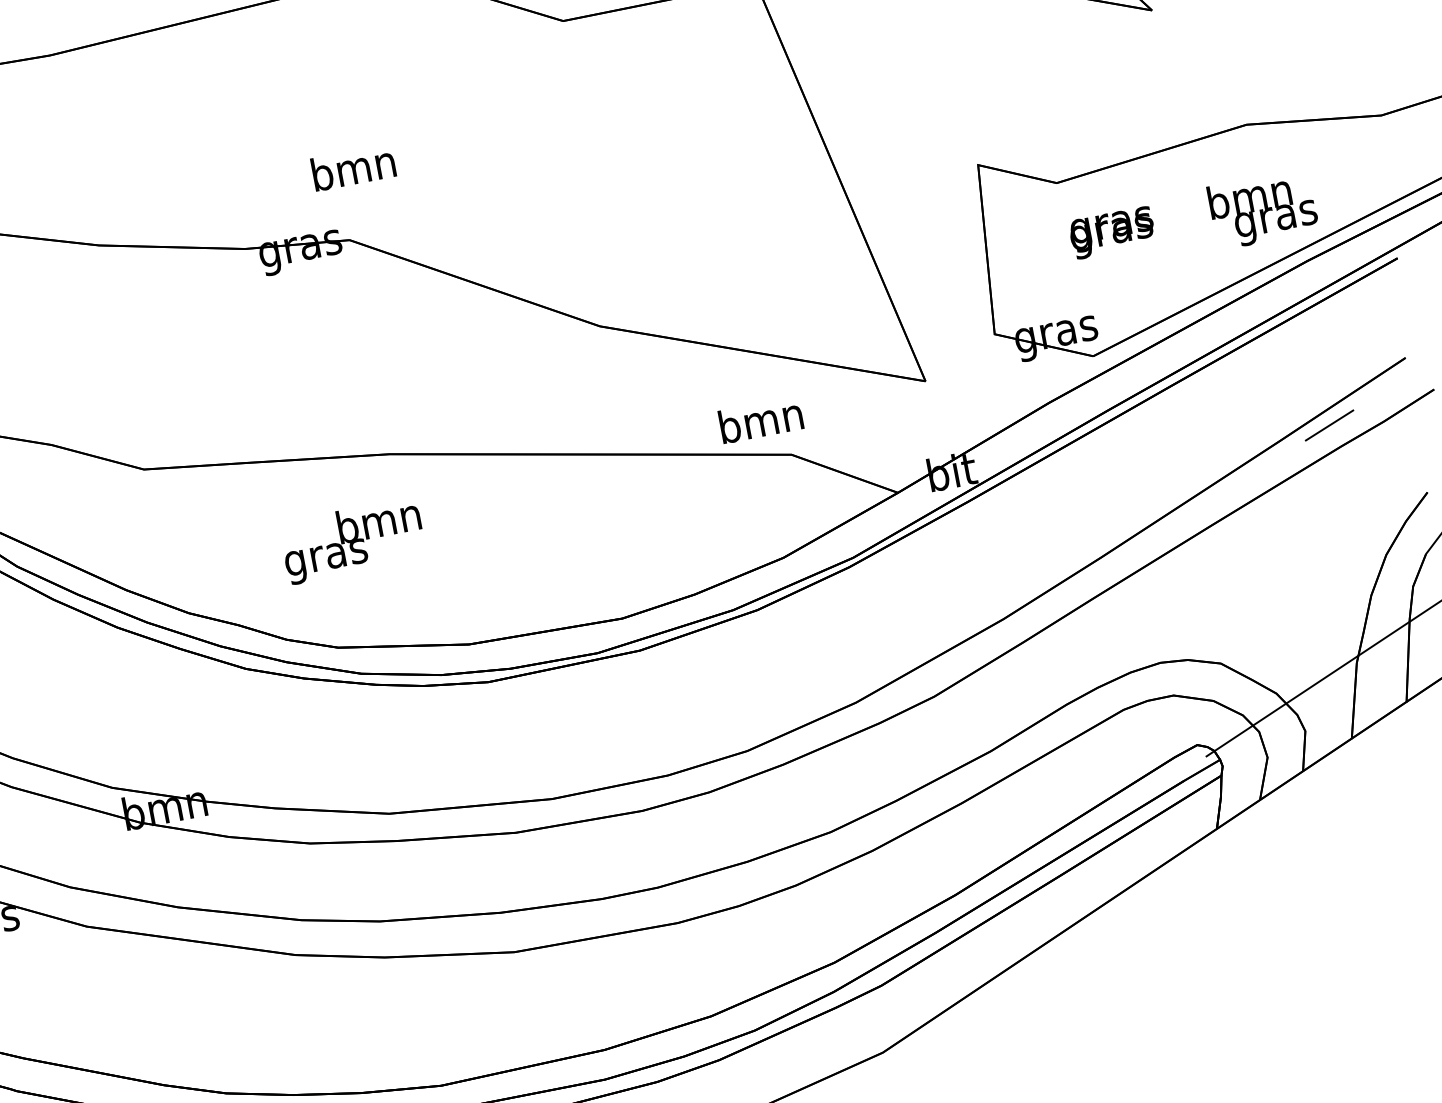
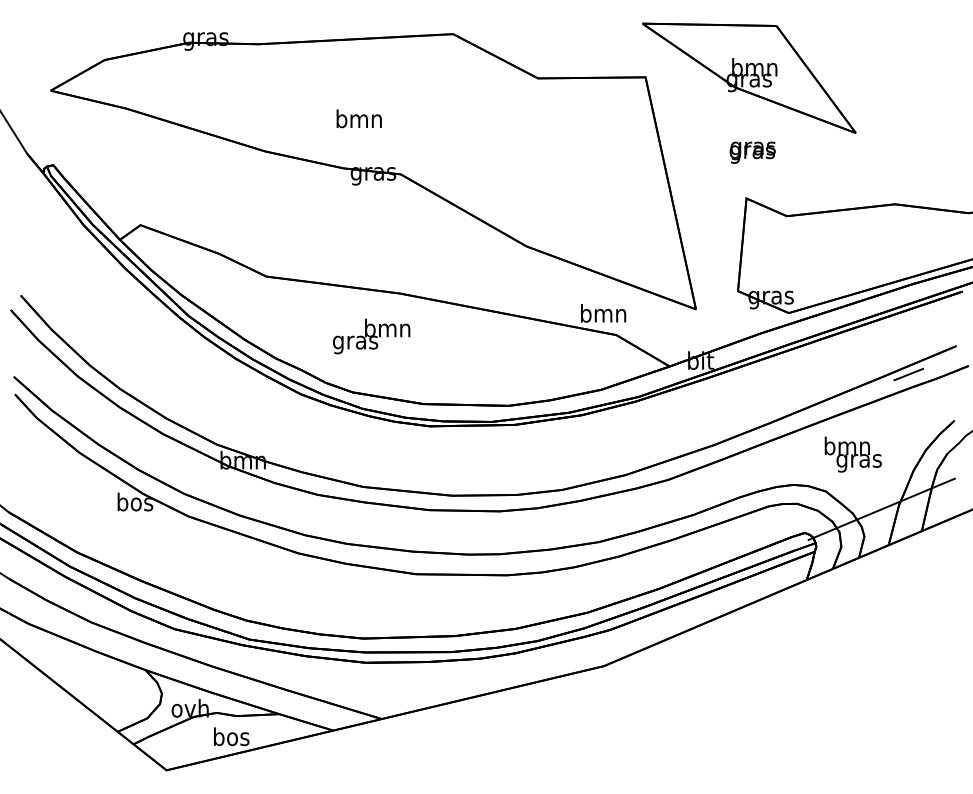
text: (352, 167) -> (358, 118), moved
text: (1261, 209) -> (852, 454), moved
text: (1111, 232) -> (752, 152), moved

